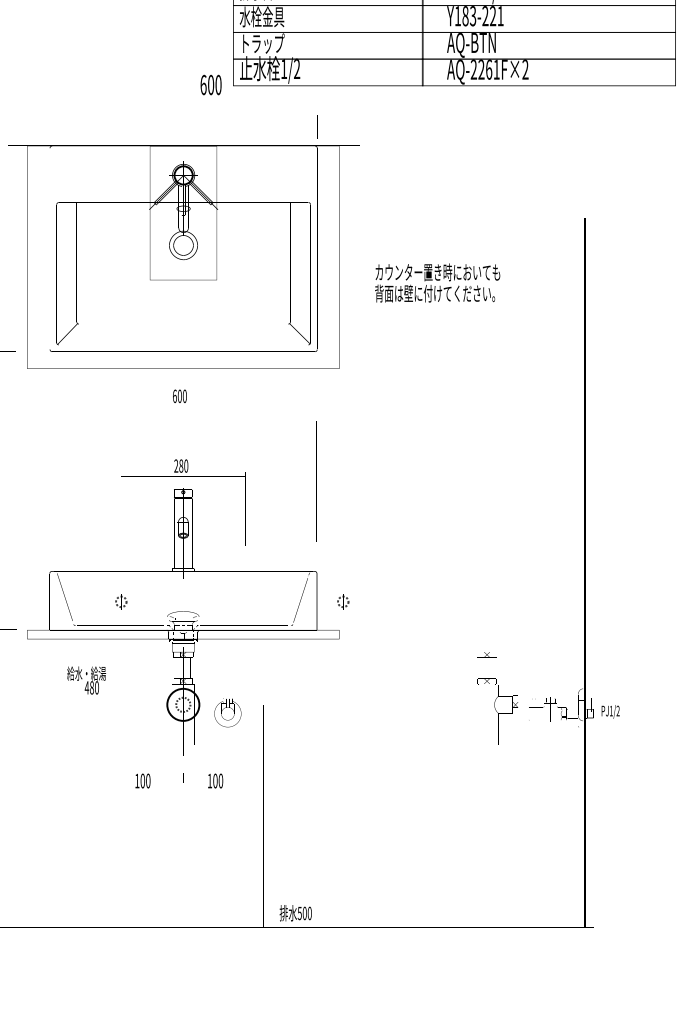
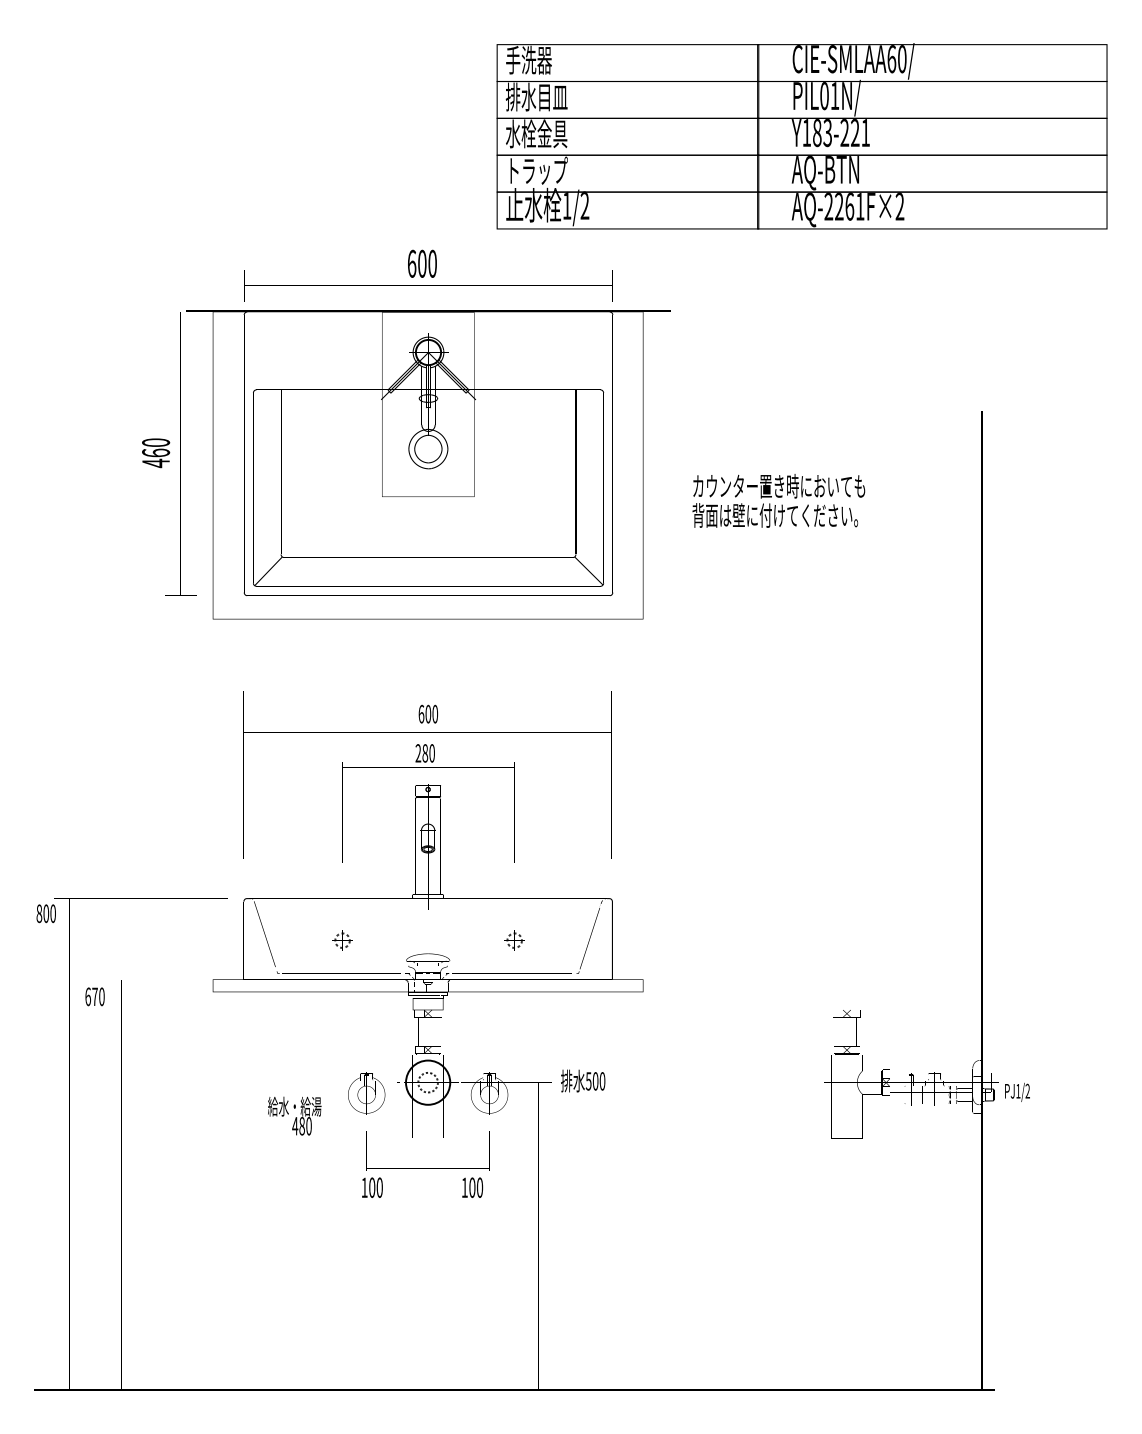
text: (211, 84) -> (422, 263), moved
text: (179, 395) -> (427, 713), moved
part: (343, 601) -> (514, 940), moved
text: (86, 680) -> (294, 1115), moved
part: (138, 712) -> (366, 1093), added
text: (296, 912) -> (583, 1080), moved

